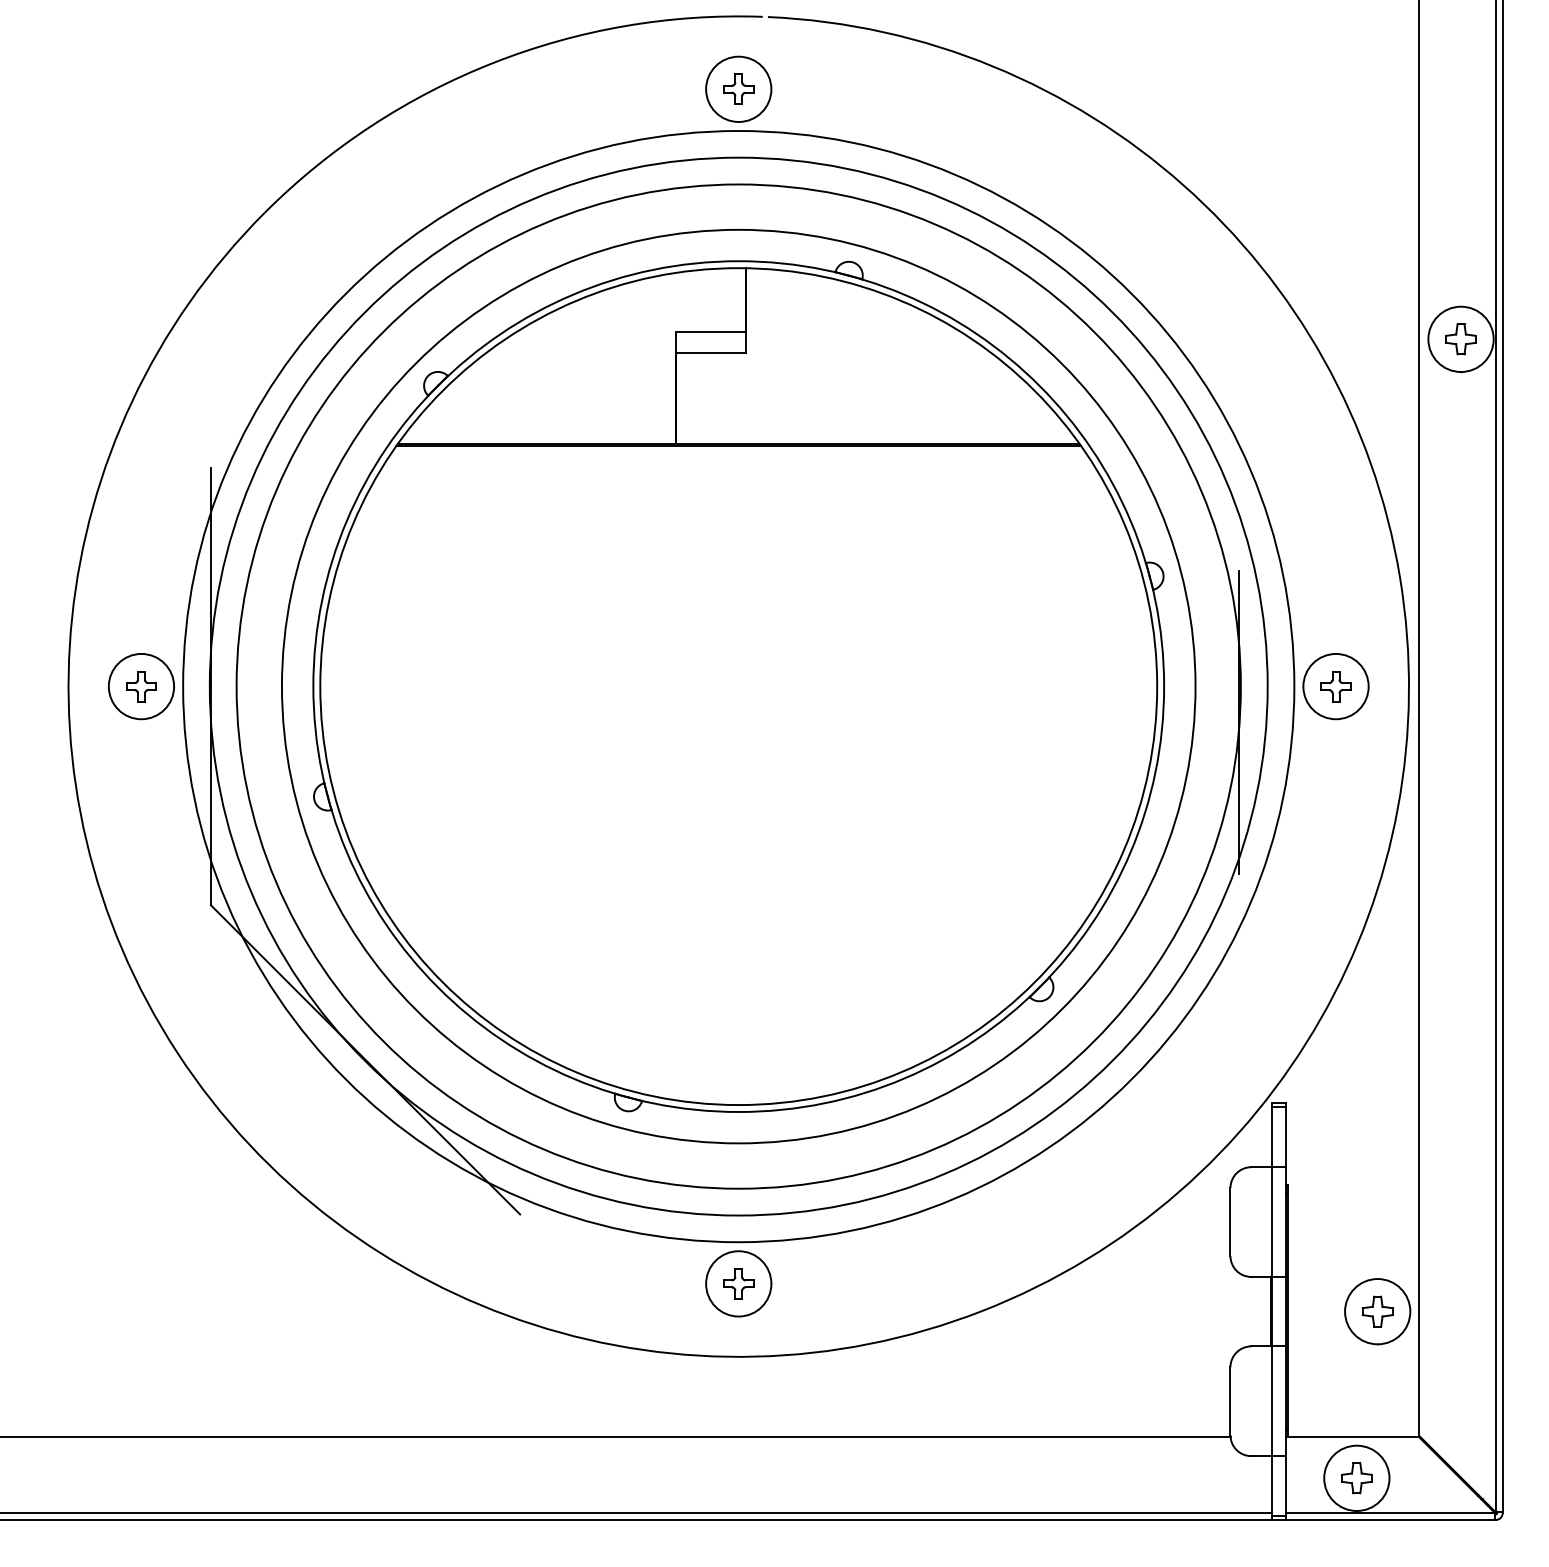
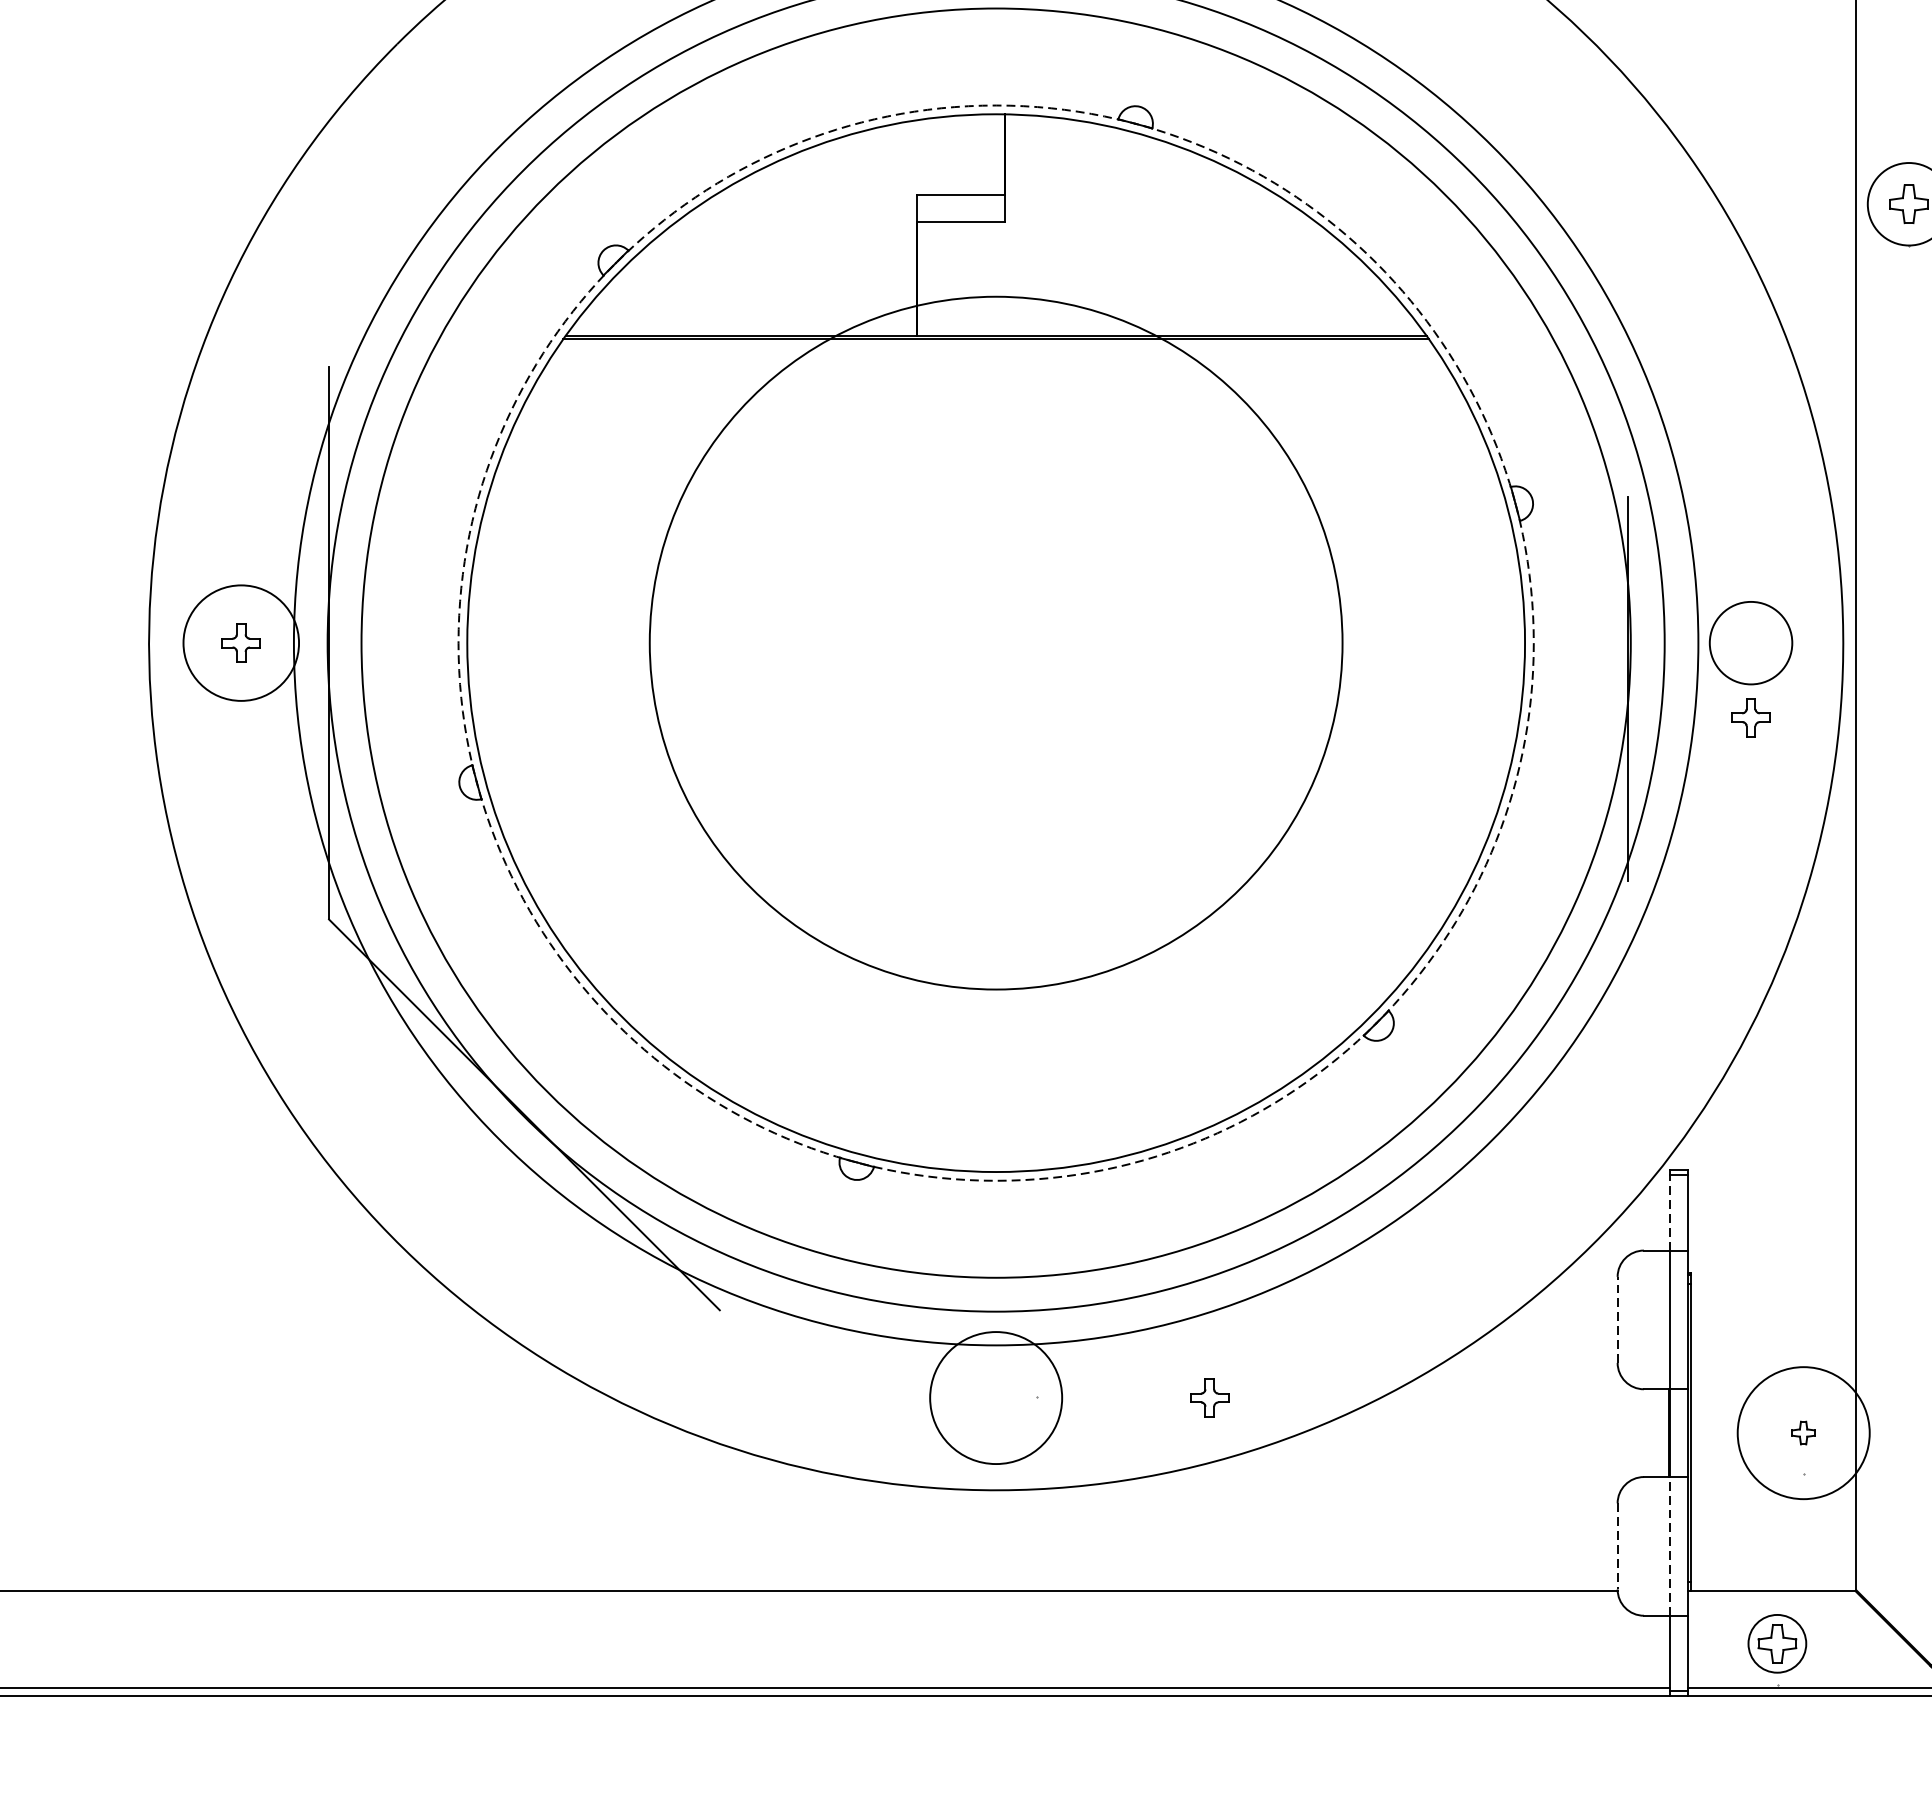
circle: (141, 686) -> (241, 643), size x1.4
circle: (738, 686) -> (995, 643), size x0.6
circle: (738, 686) -> (995, 643), solid -> dashed
part: (1335, 686) -> (1750, 717), moved
line: (1272, 1137) -> (1670, 1213), solid -> dashed
line: (1230, 1221) -> (1617, 1319), solid -> dashed
circle: (738, 1283) -> (995, 1397), size x1.6
part: (738, 1283) -> (1209, 1397), moved
circle: (1377, 1311) -> (1803, 1432), size x1.6
part: (1377, 1311) -> (1803, 1432), size x0.6
line: (1230, 1401) -> (1617, 1546), solid -> dashed
line: (1272, 1401) -> (1670, 1546), solid -> dashed
circle: (1356, 1477) -> (1776, 1642), size x0.7

